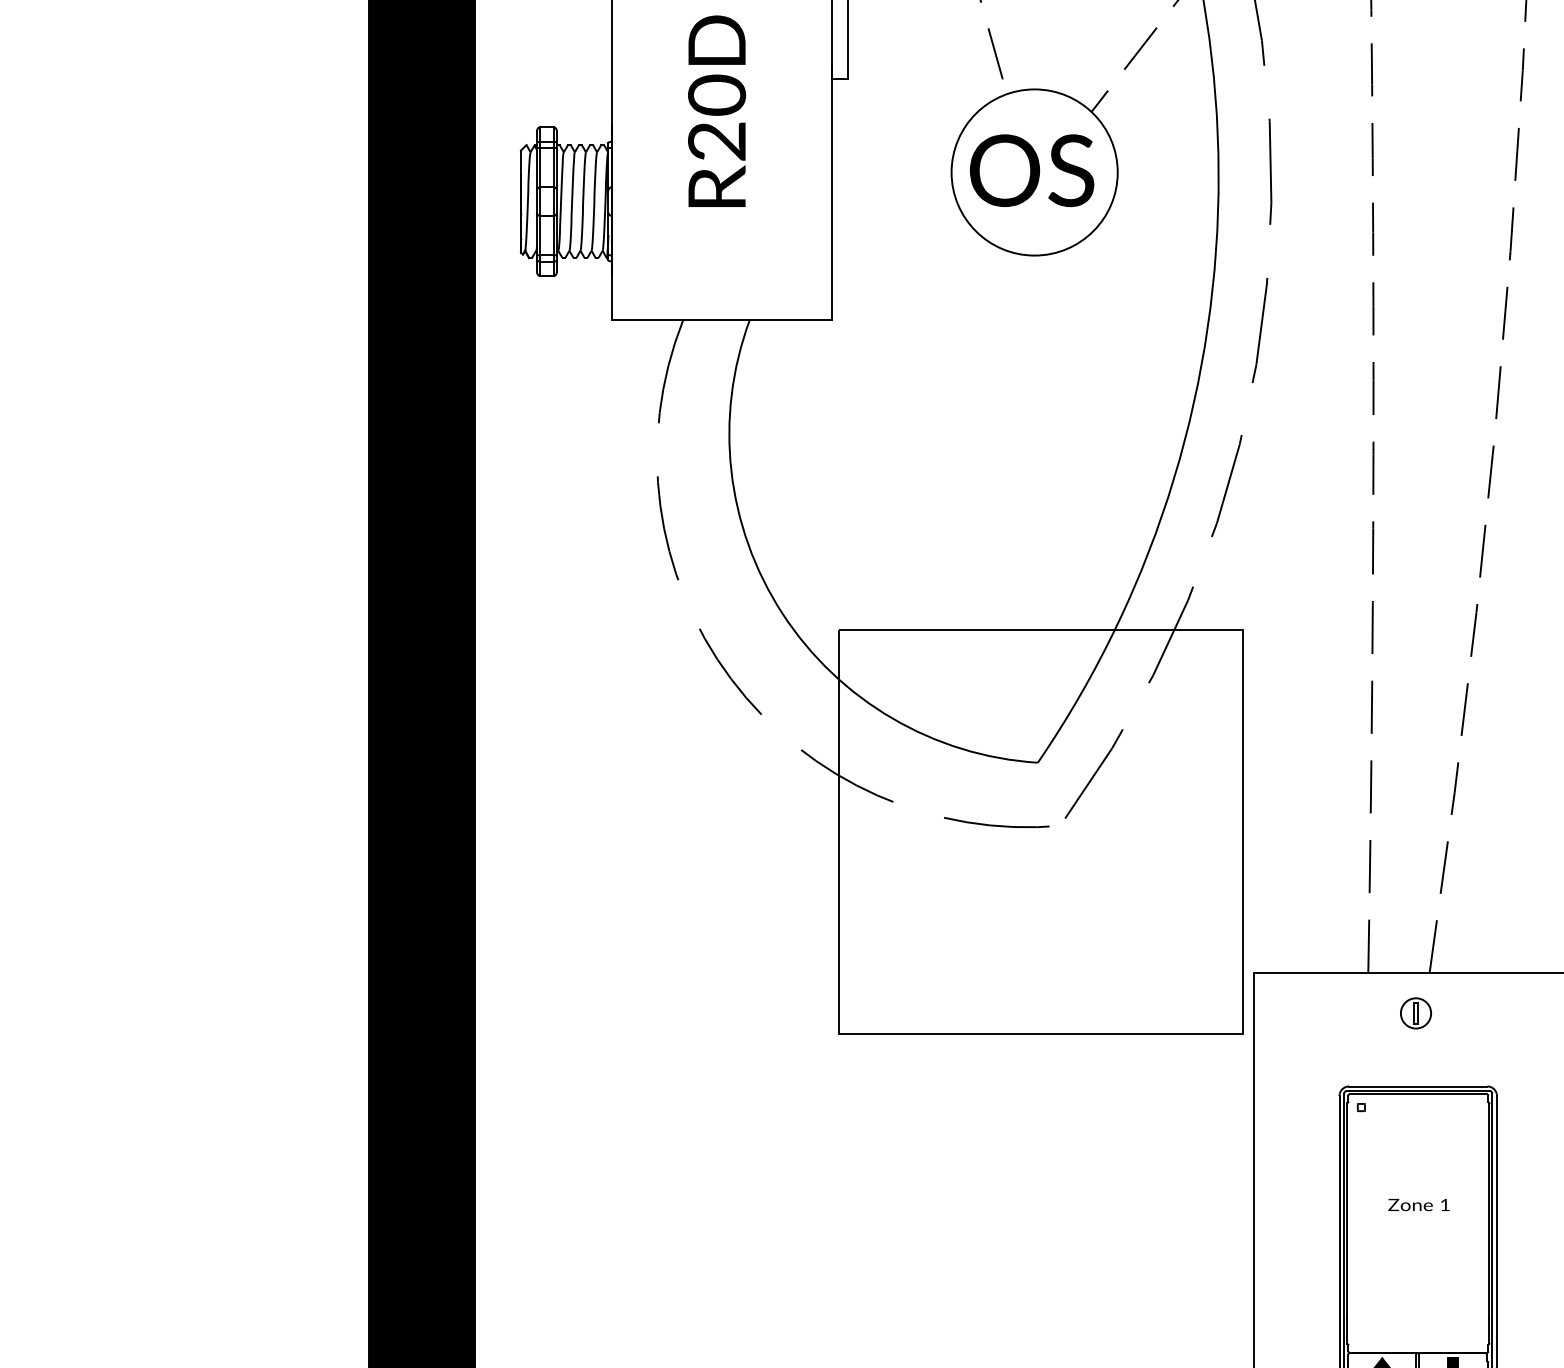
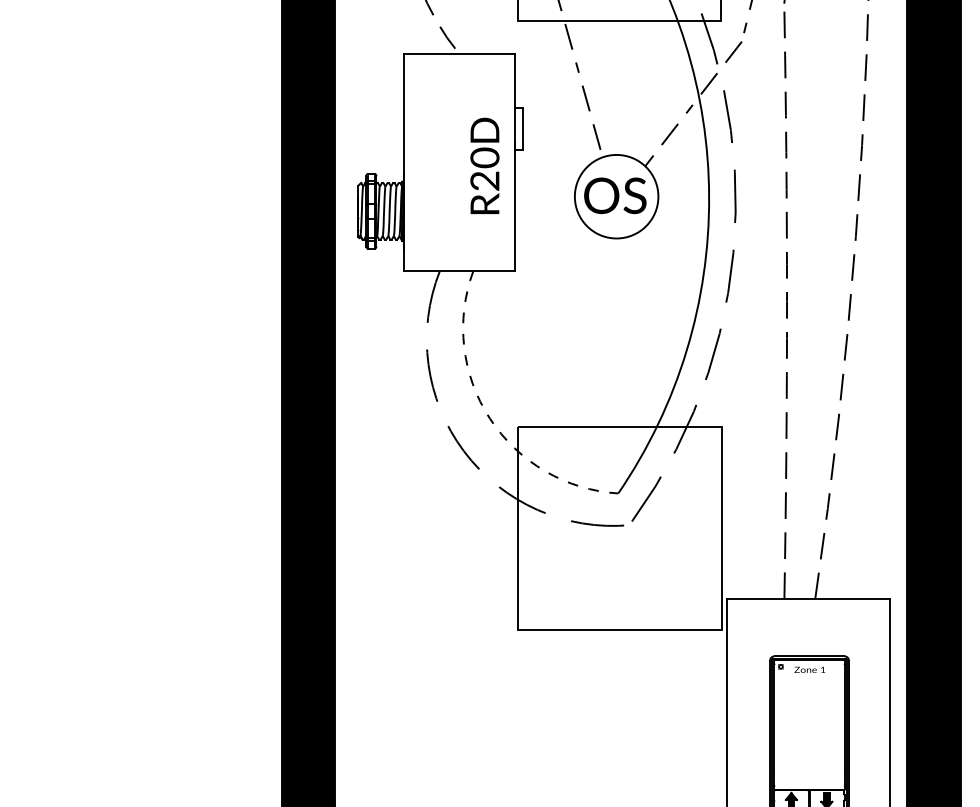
text: (716, 110) -> (484, 165), moved
arc: (781, 613) -> (489, 418), solid -> dashed
part: (1414, 1013) -> (807, 619), removed
text: (1418, 1204) -> (809, 669), moved

